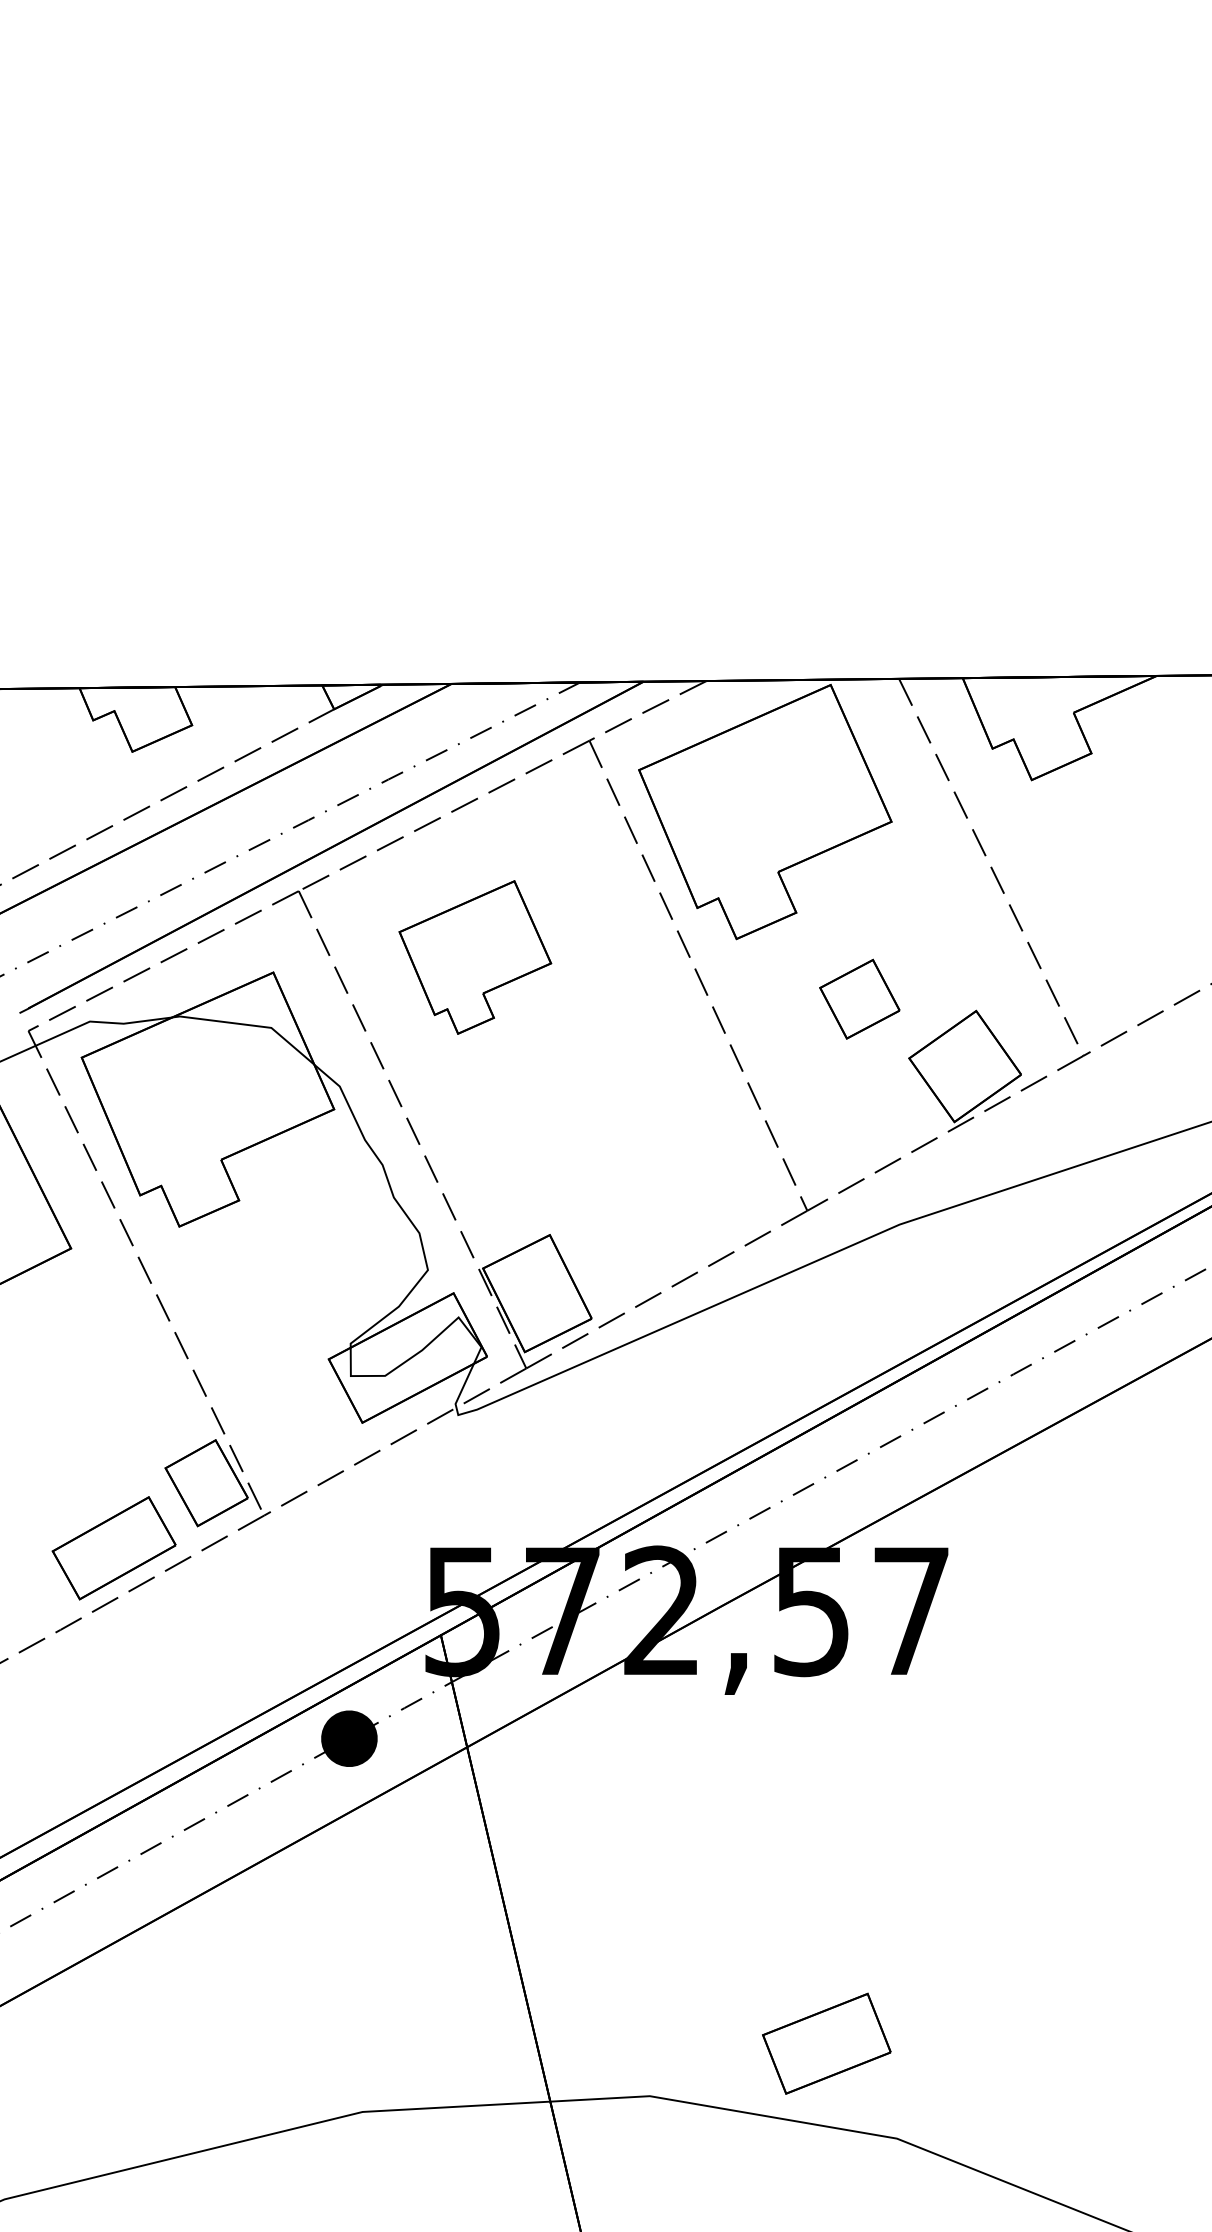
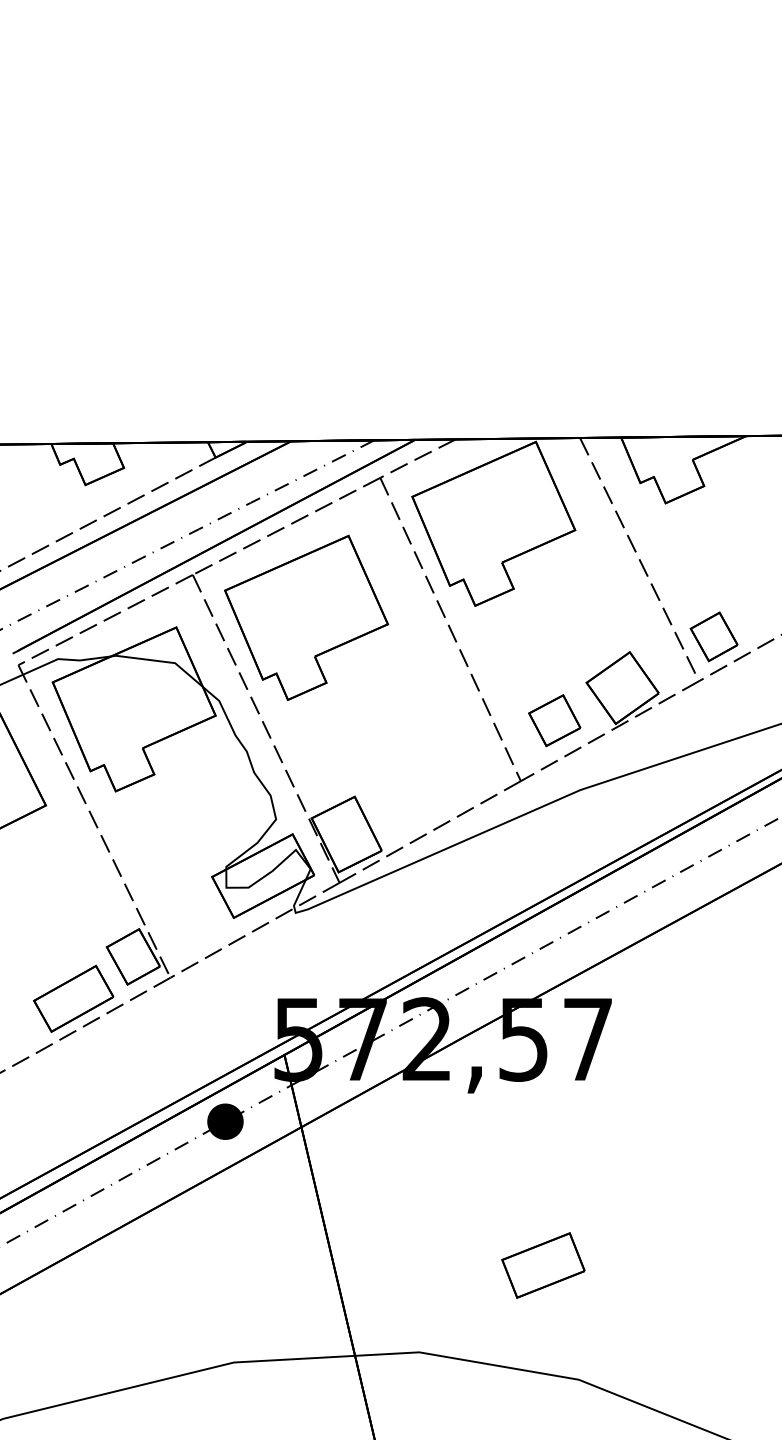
part: (475, 957) -> (306, 617), size x1.67
part: (1105, 986) -> (713, 636), added
part: (859, 998) -> (554, 720), moved
part: (826, 2043) -> (543, 1265), moved

